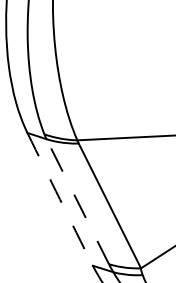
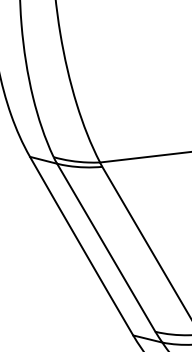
arc: (60, 199) -> (82, 246), dashed -> solid
line: (77, 201) -> (105, 247), dashed -> solid

